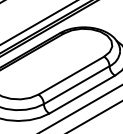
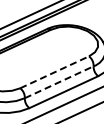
line: (71, 75) -> (54, 72), solid -> dashed
line: (76, 85) -> (58, 82), solid -> dashed

